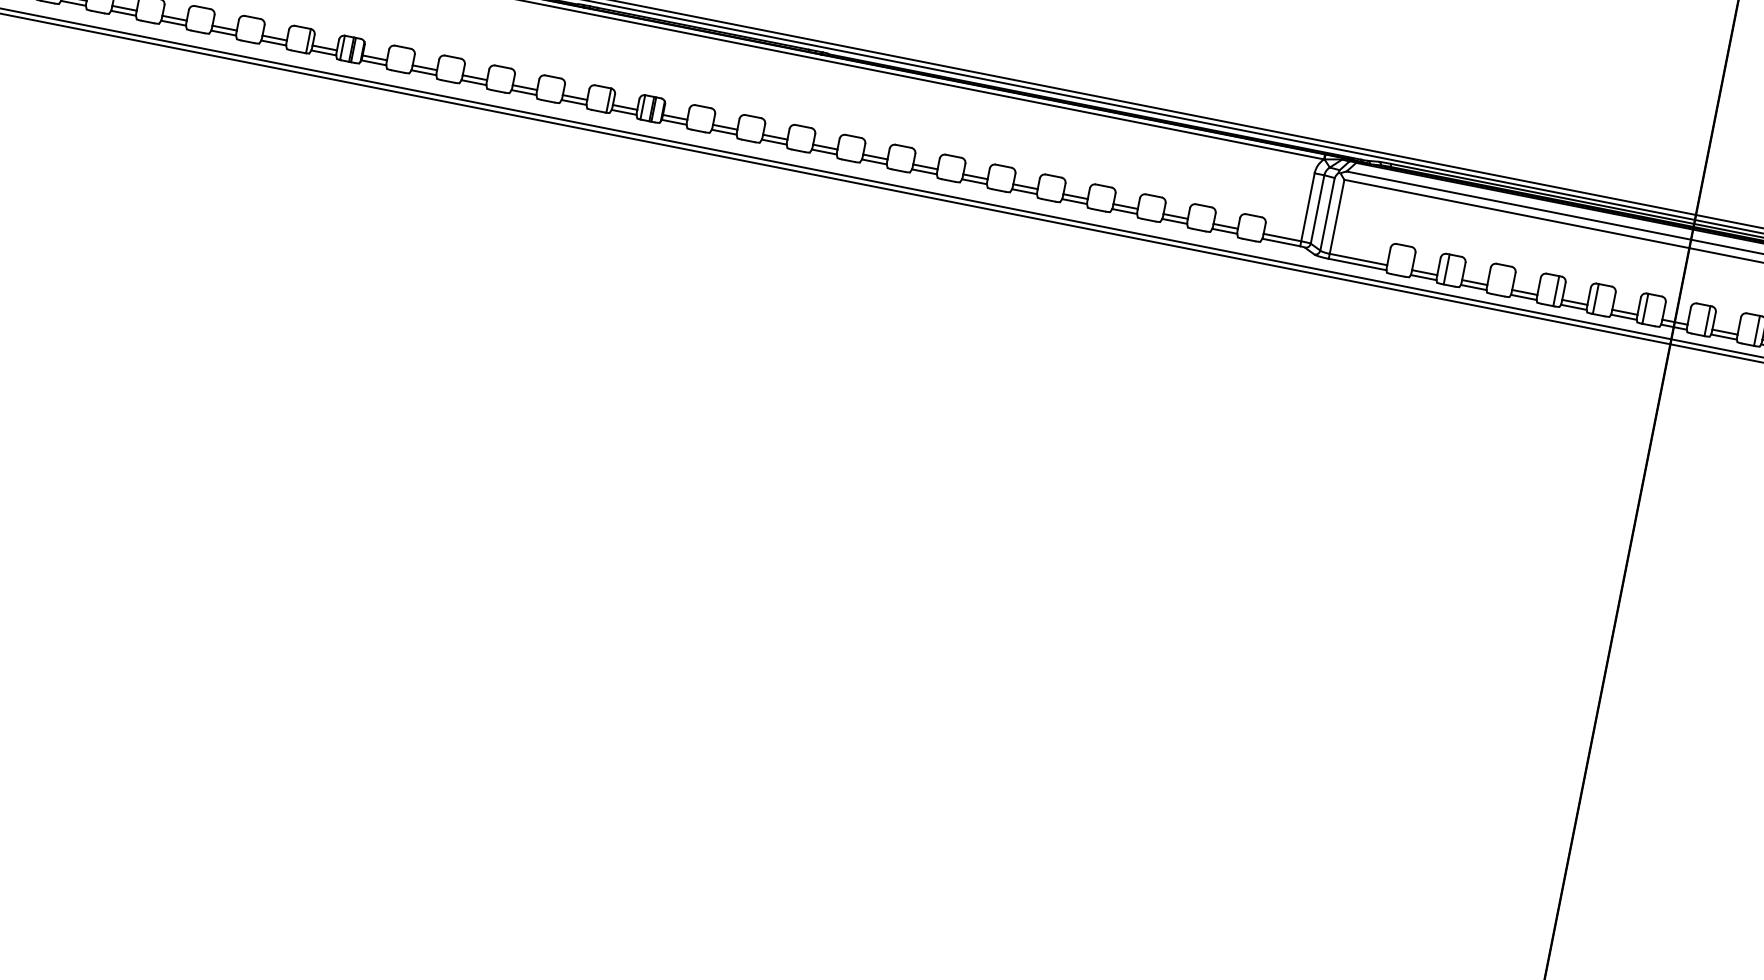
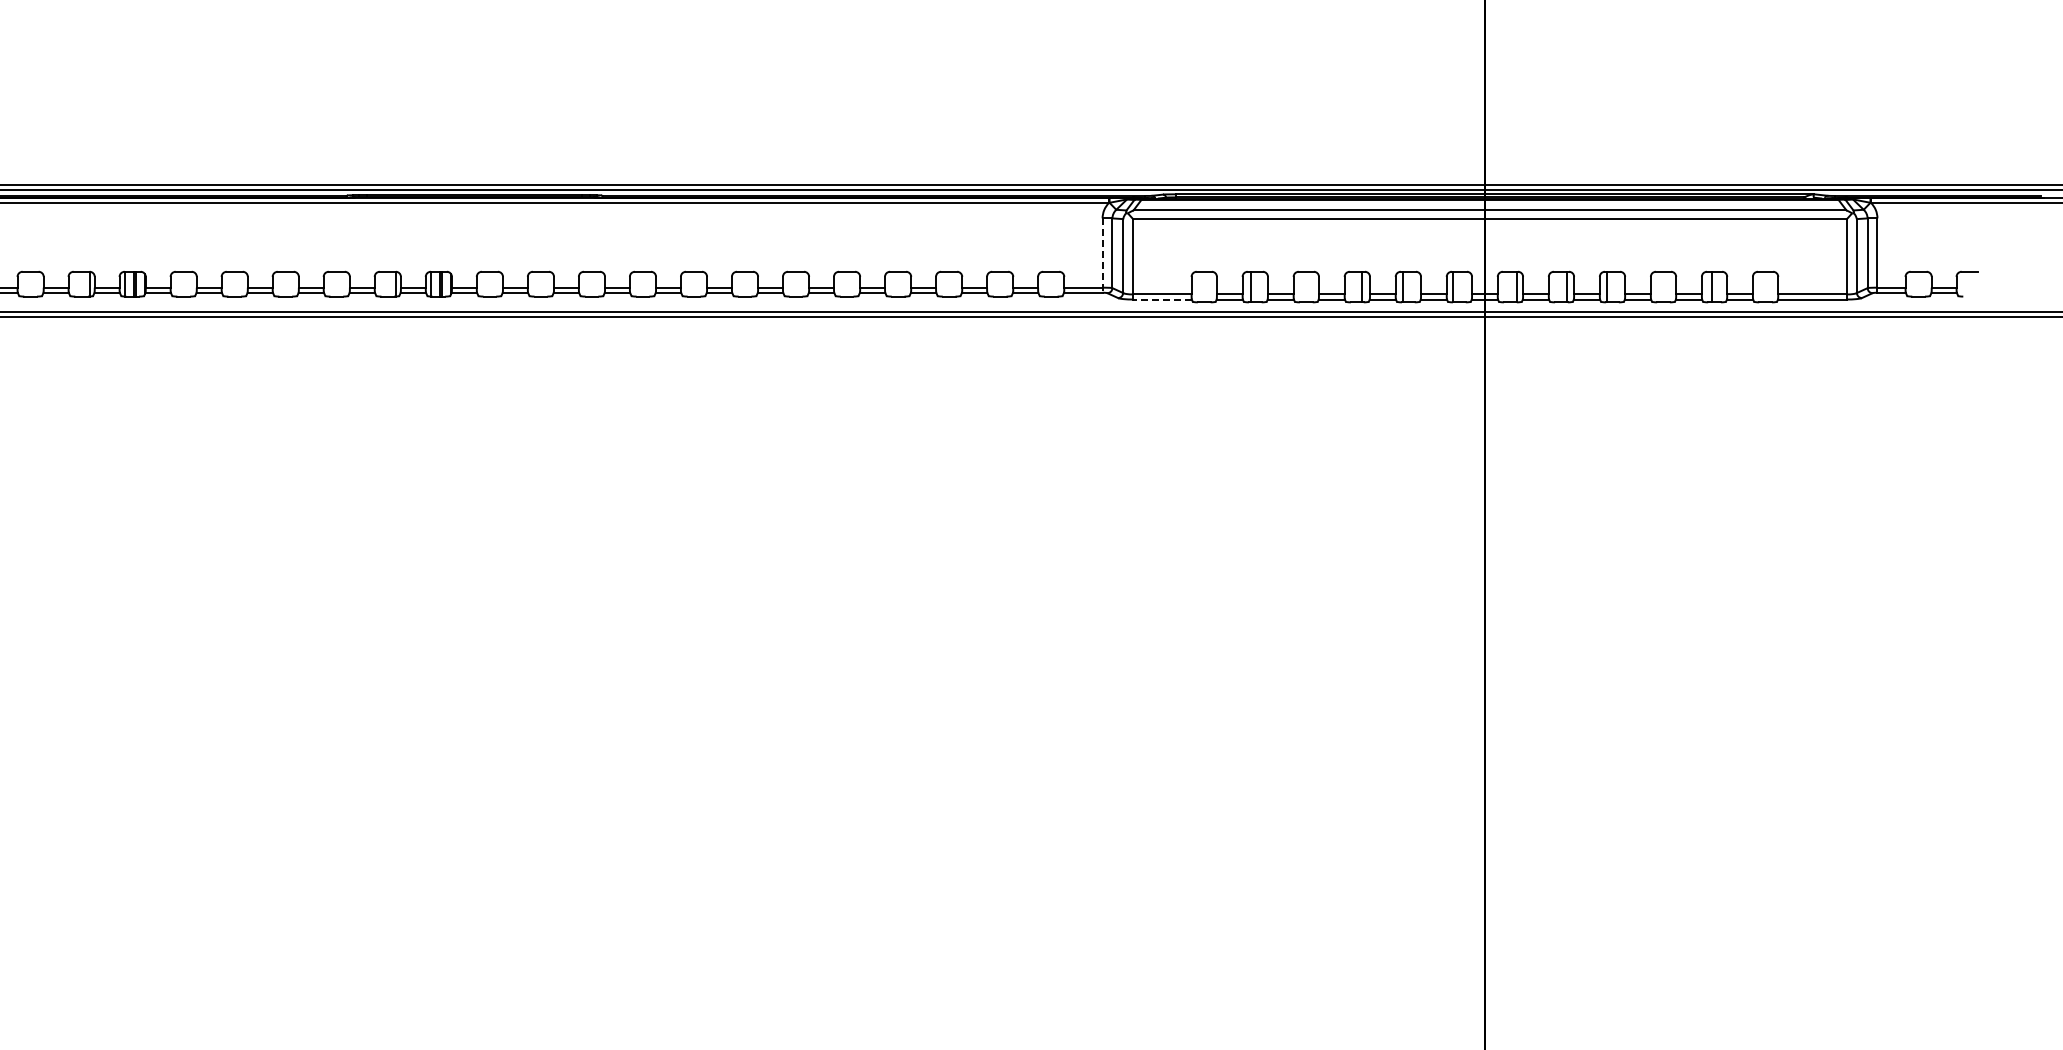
line: (1307, 210) -> (1102, 256), solid -> dashed
line: (1356, 264) -> (1161, 299), solid -> dashed

